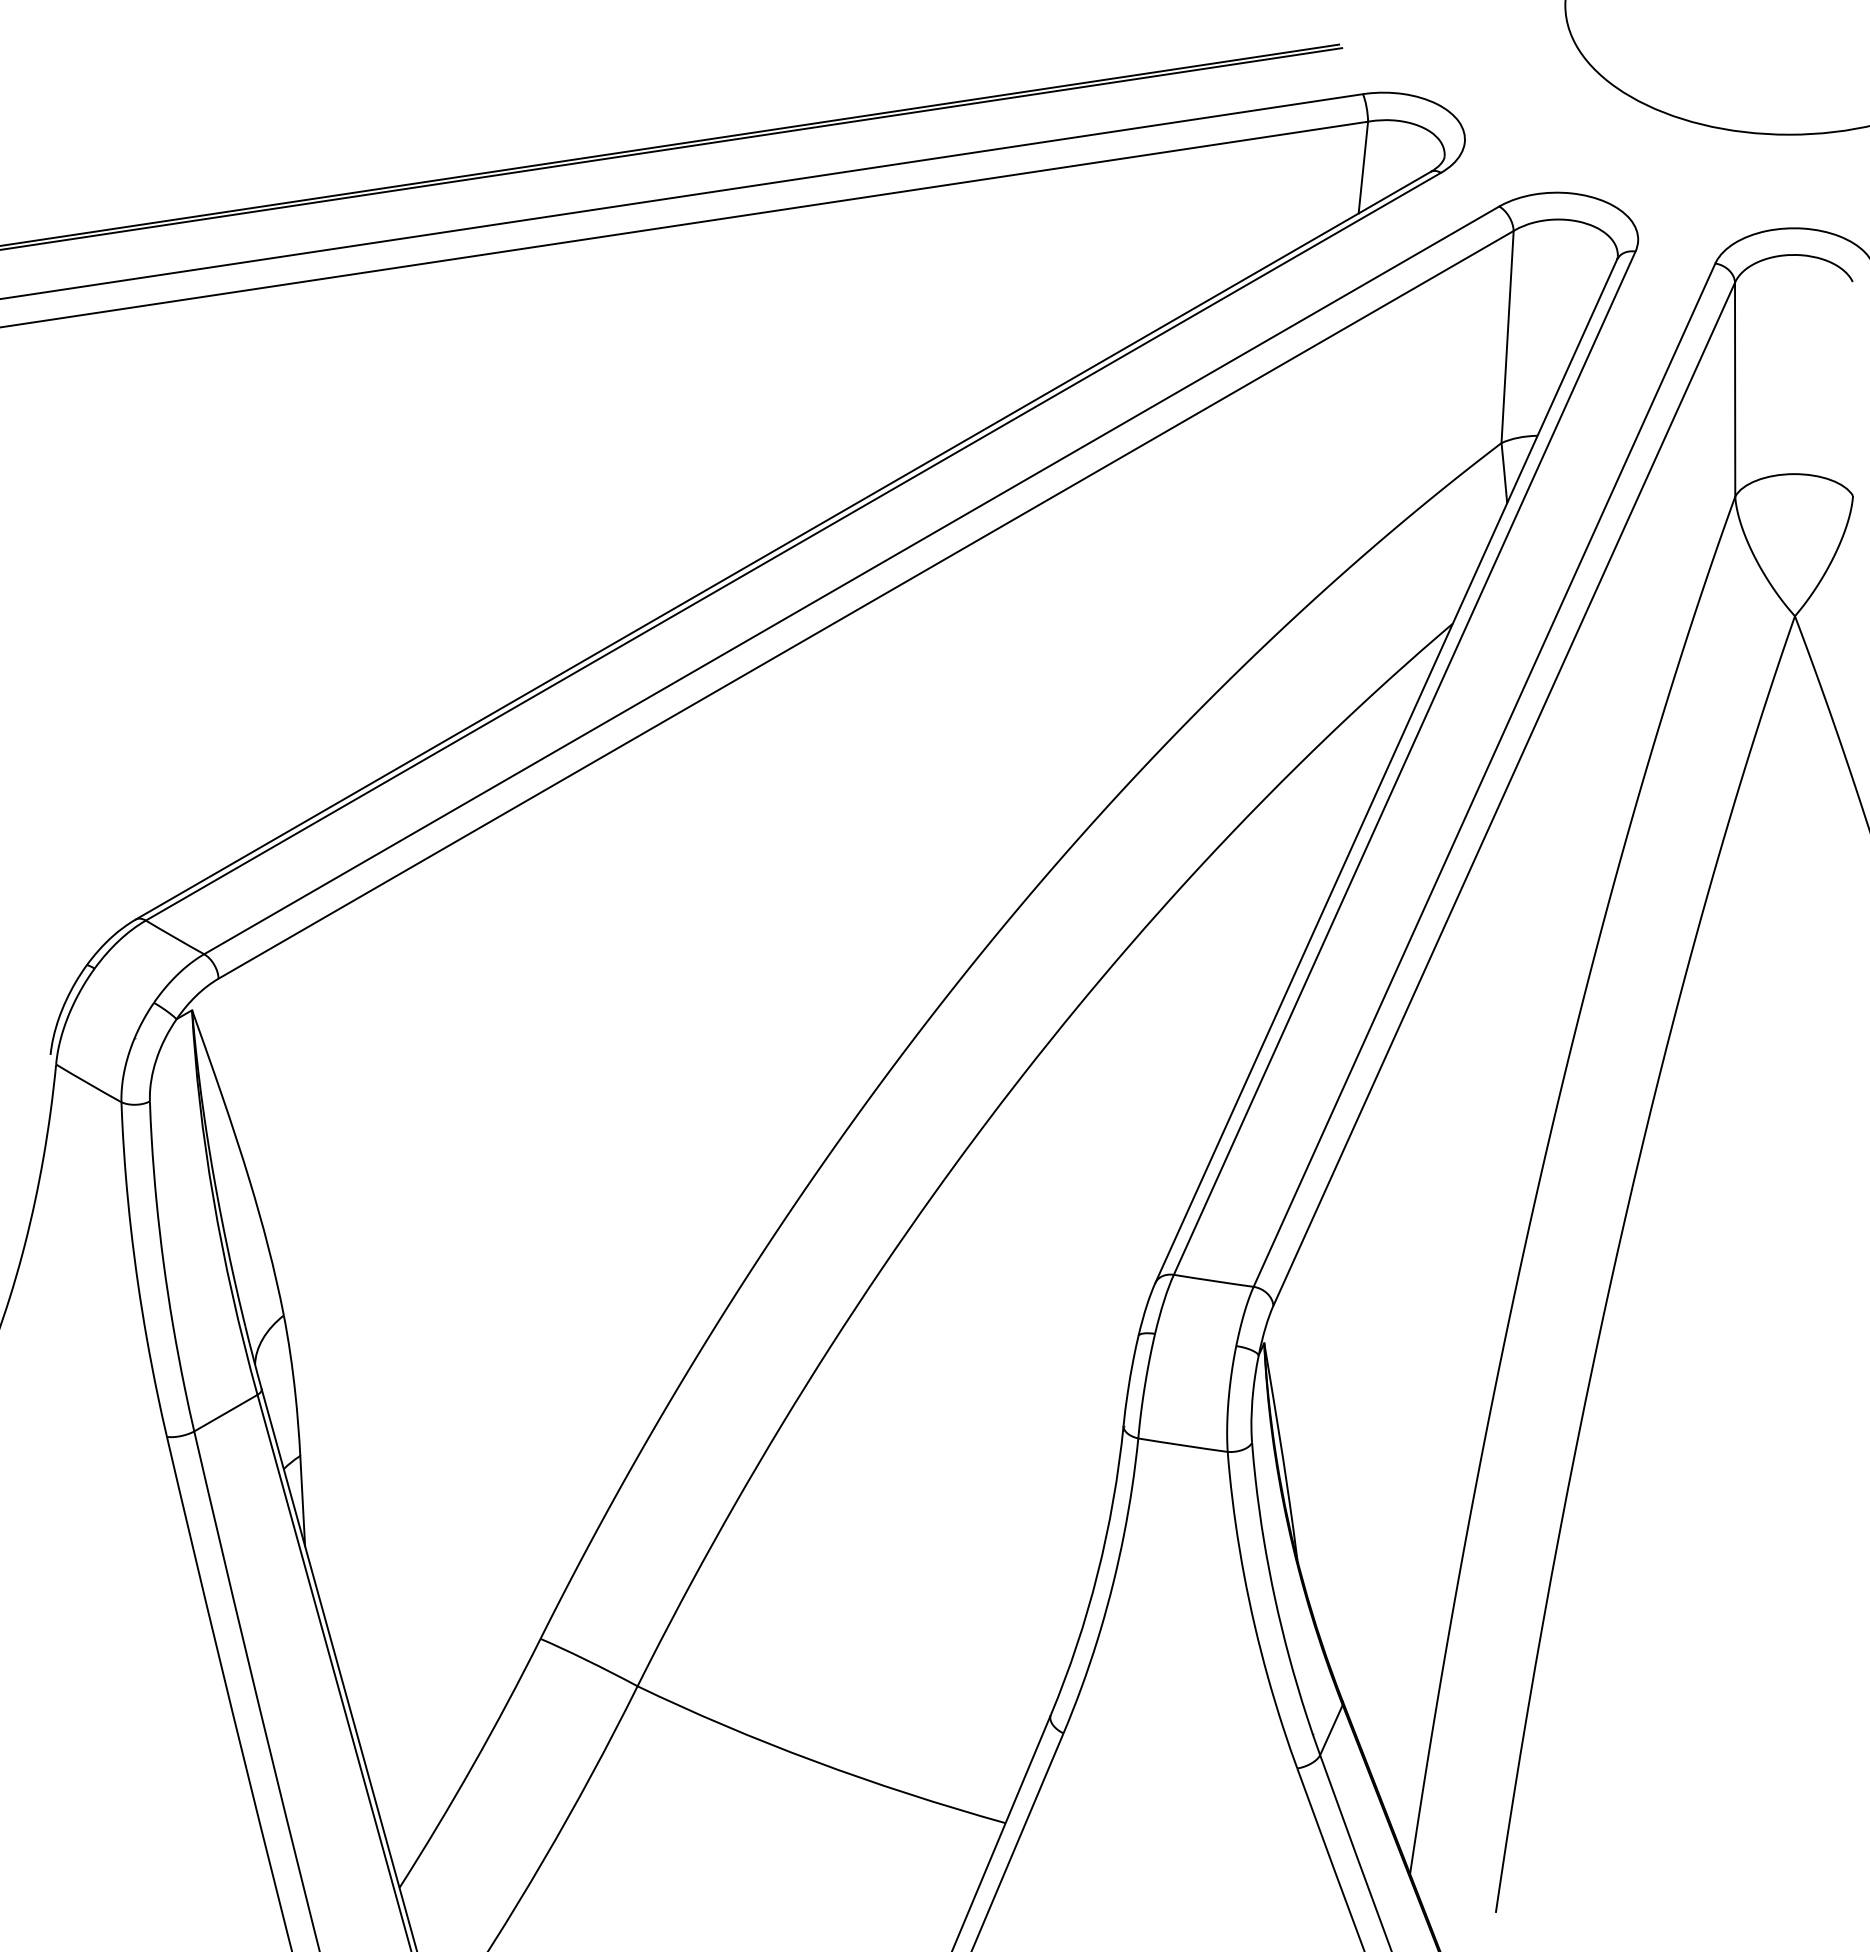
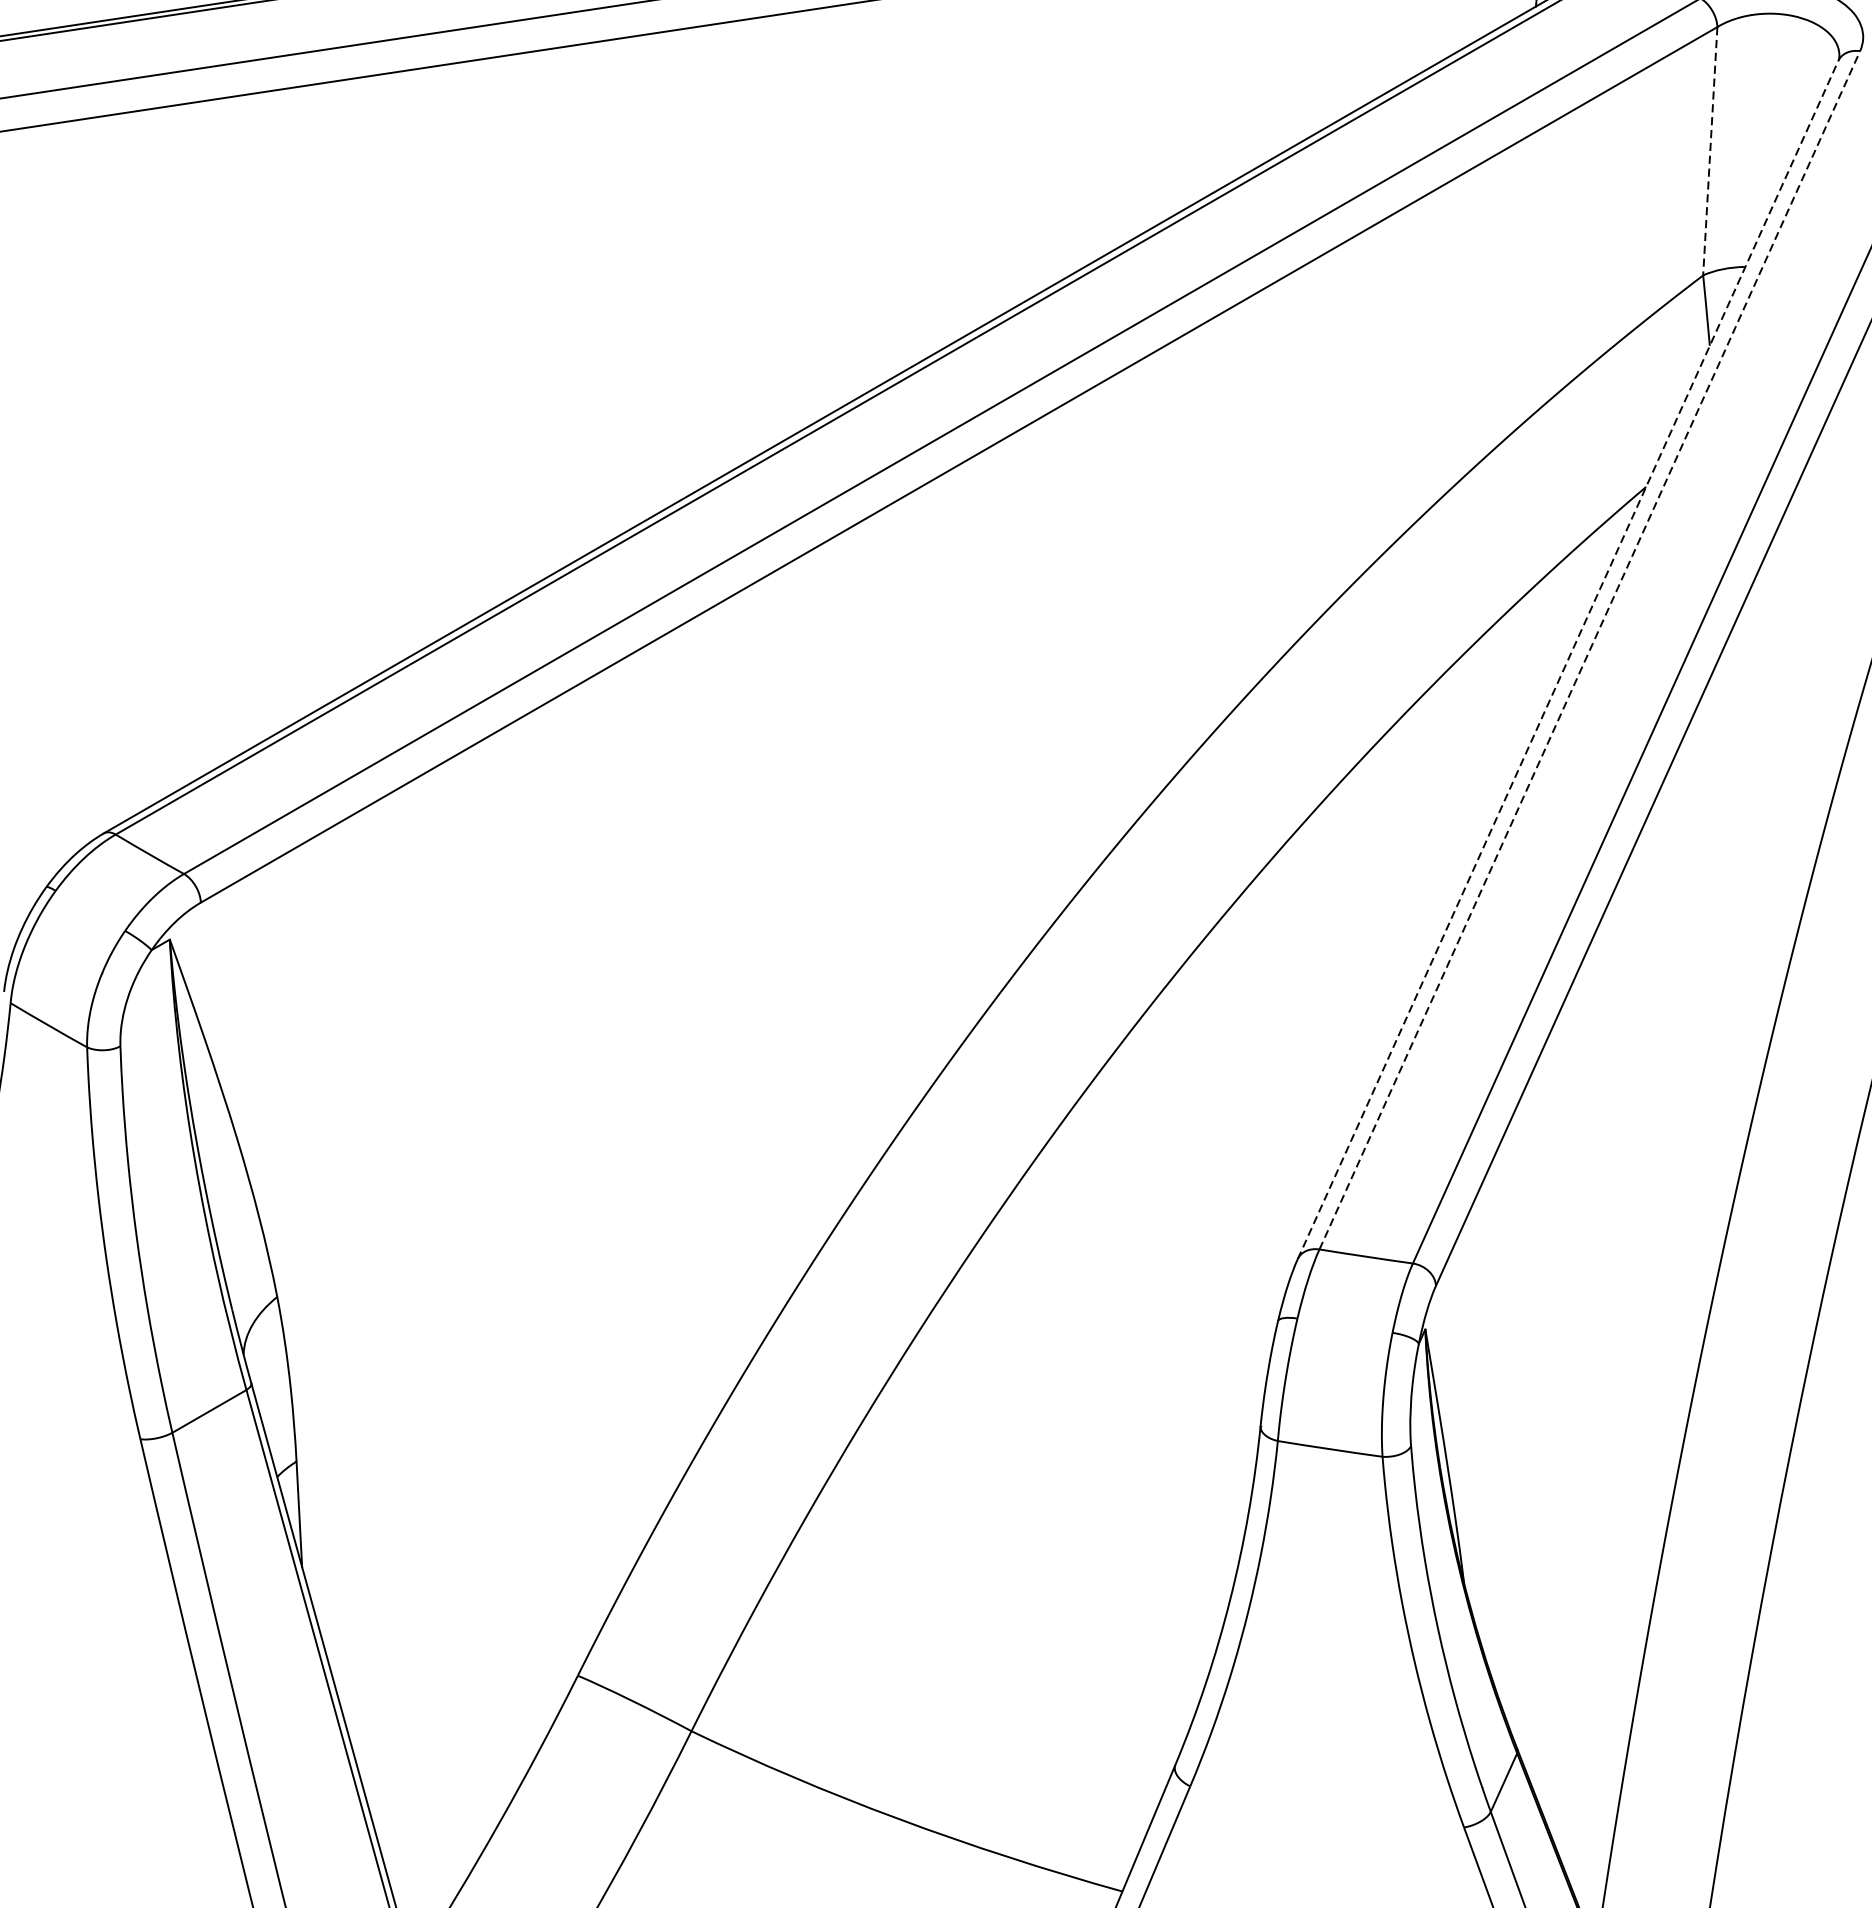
line: (1507, 337) -> (1710, 151), solid -> dashed
line: (1404, 762) -> (1589, 649), solid -> dashed
line: (1386, 771) -> (1568, 660), solid -> dashed

